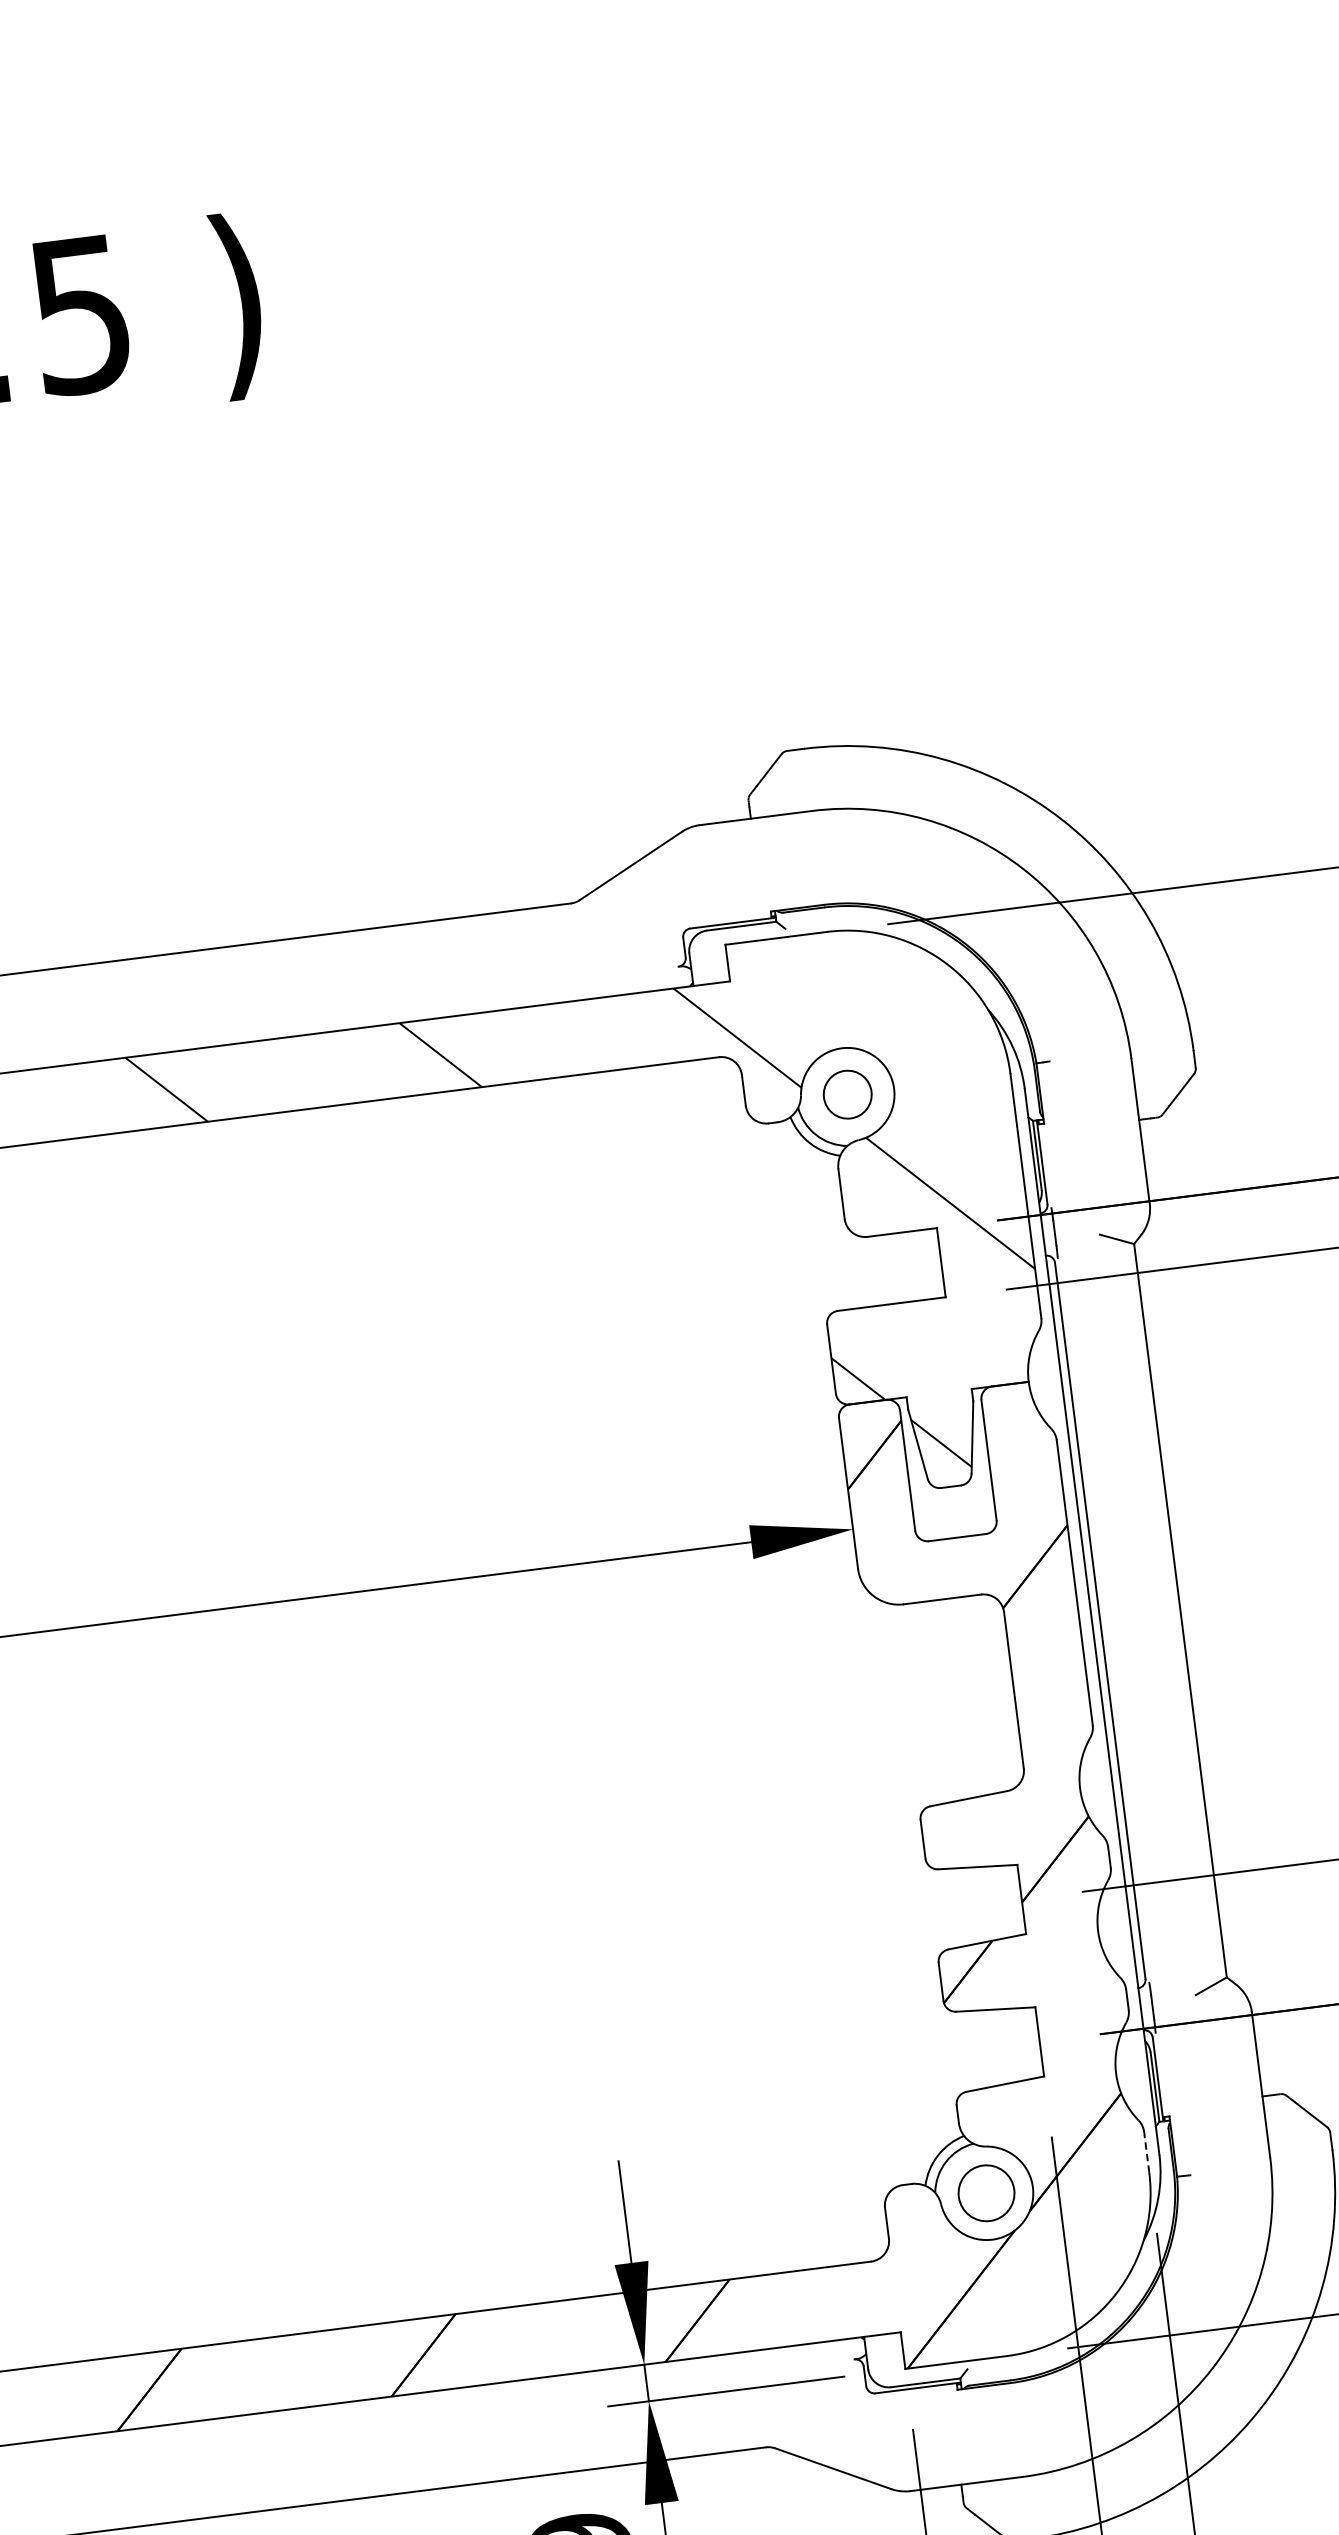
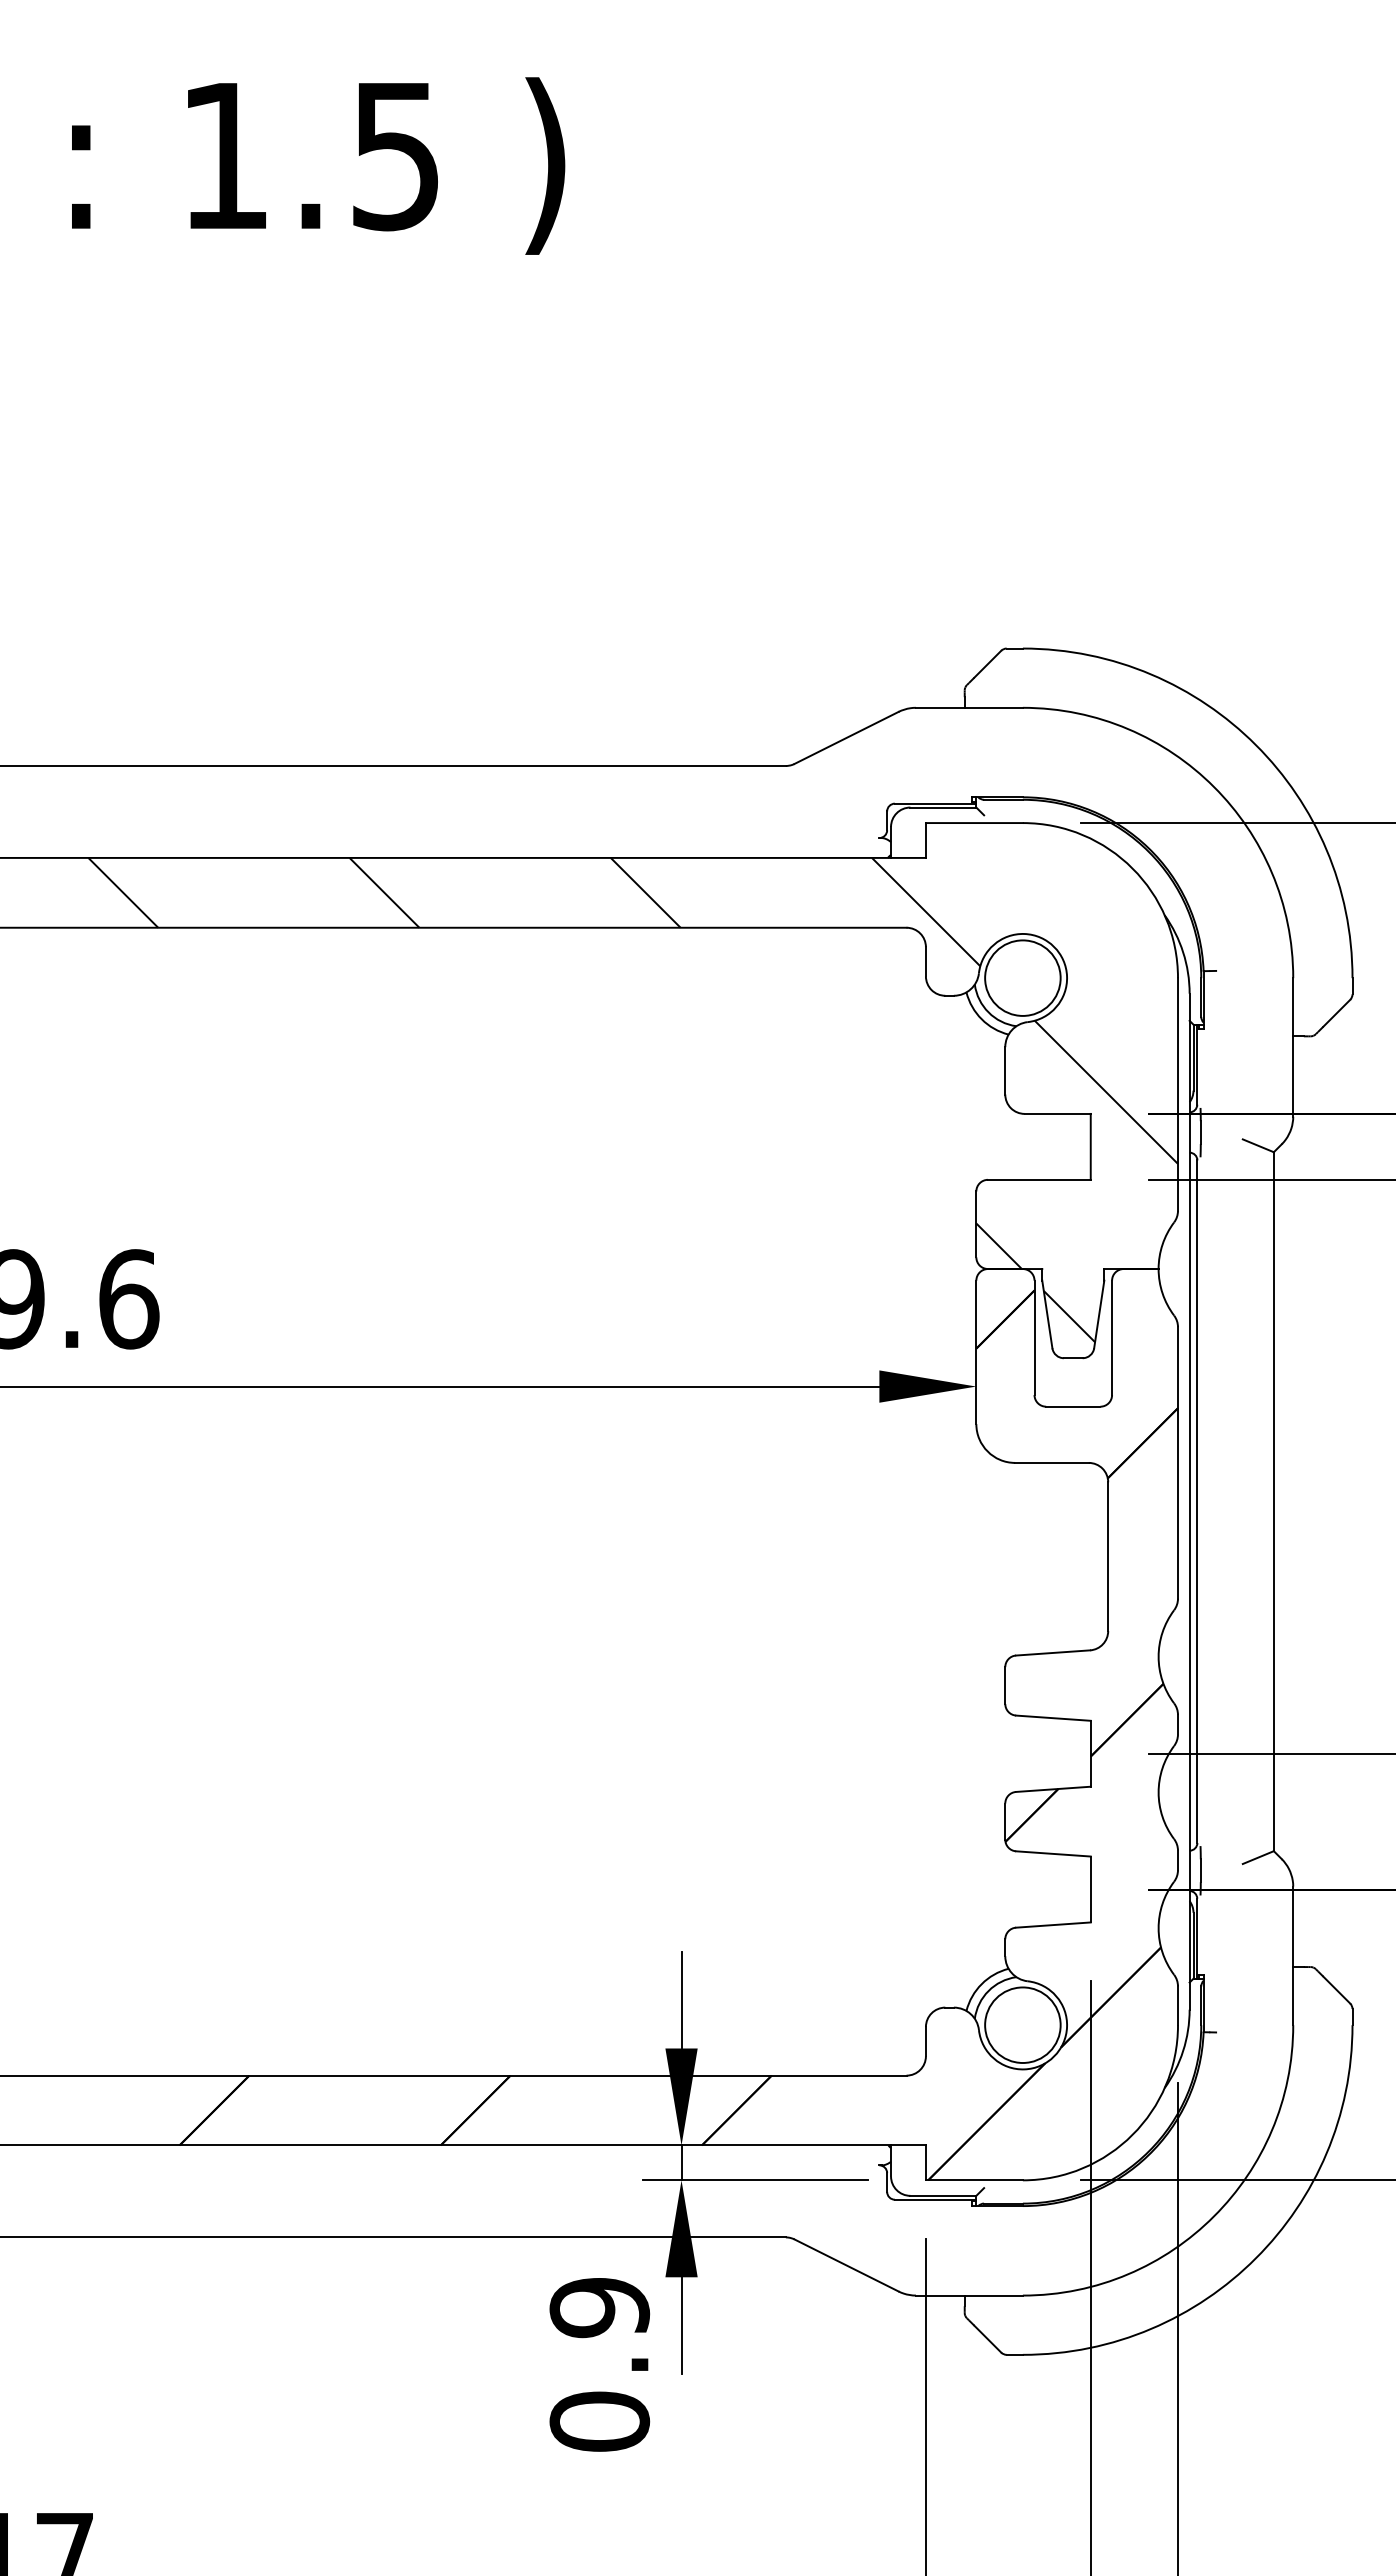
circle: (847, 1094) -> (1022, 977), size x1.67
line: (1147, 2151) -> (1178, 2005), dashed -> solid
circle: (986, 2192) -> (1022, 2024), size x1.43

